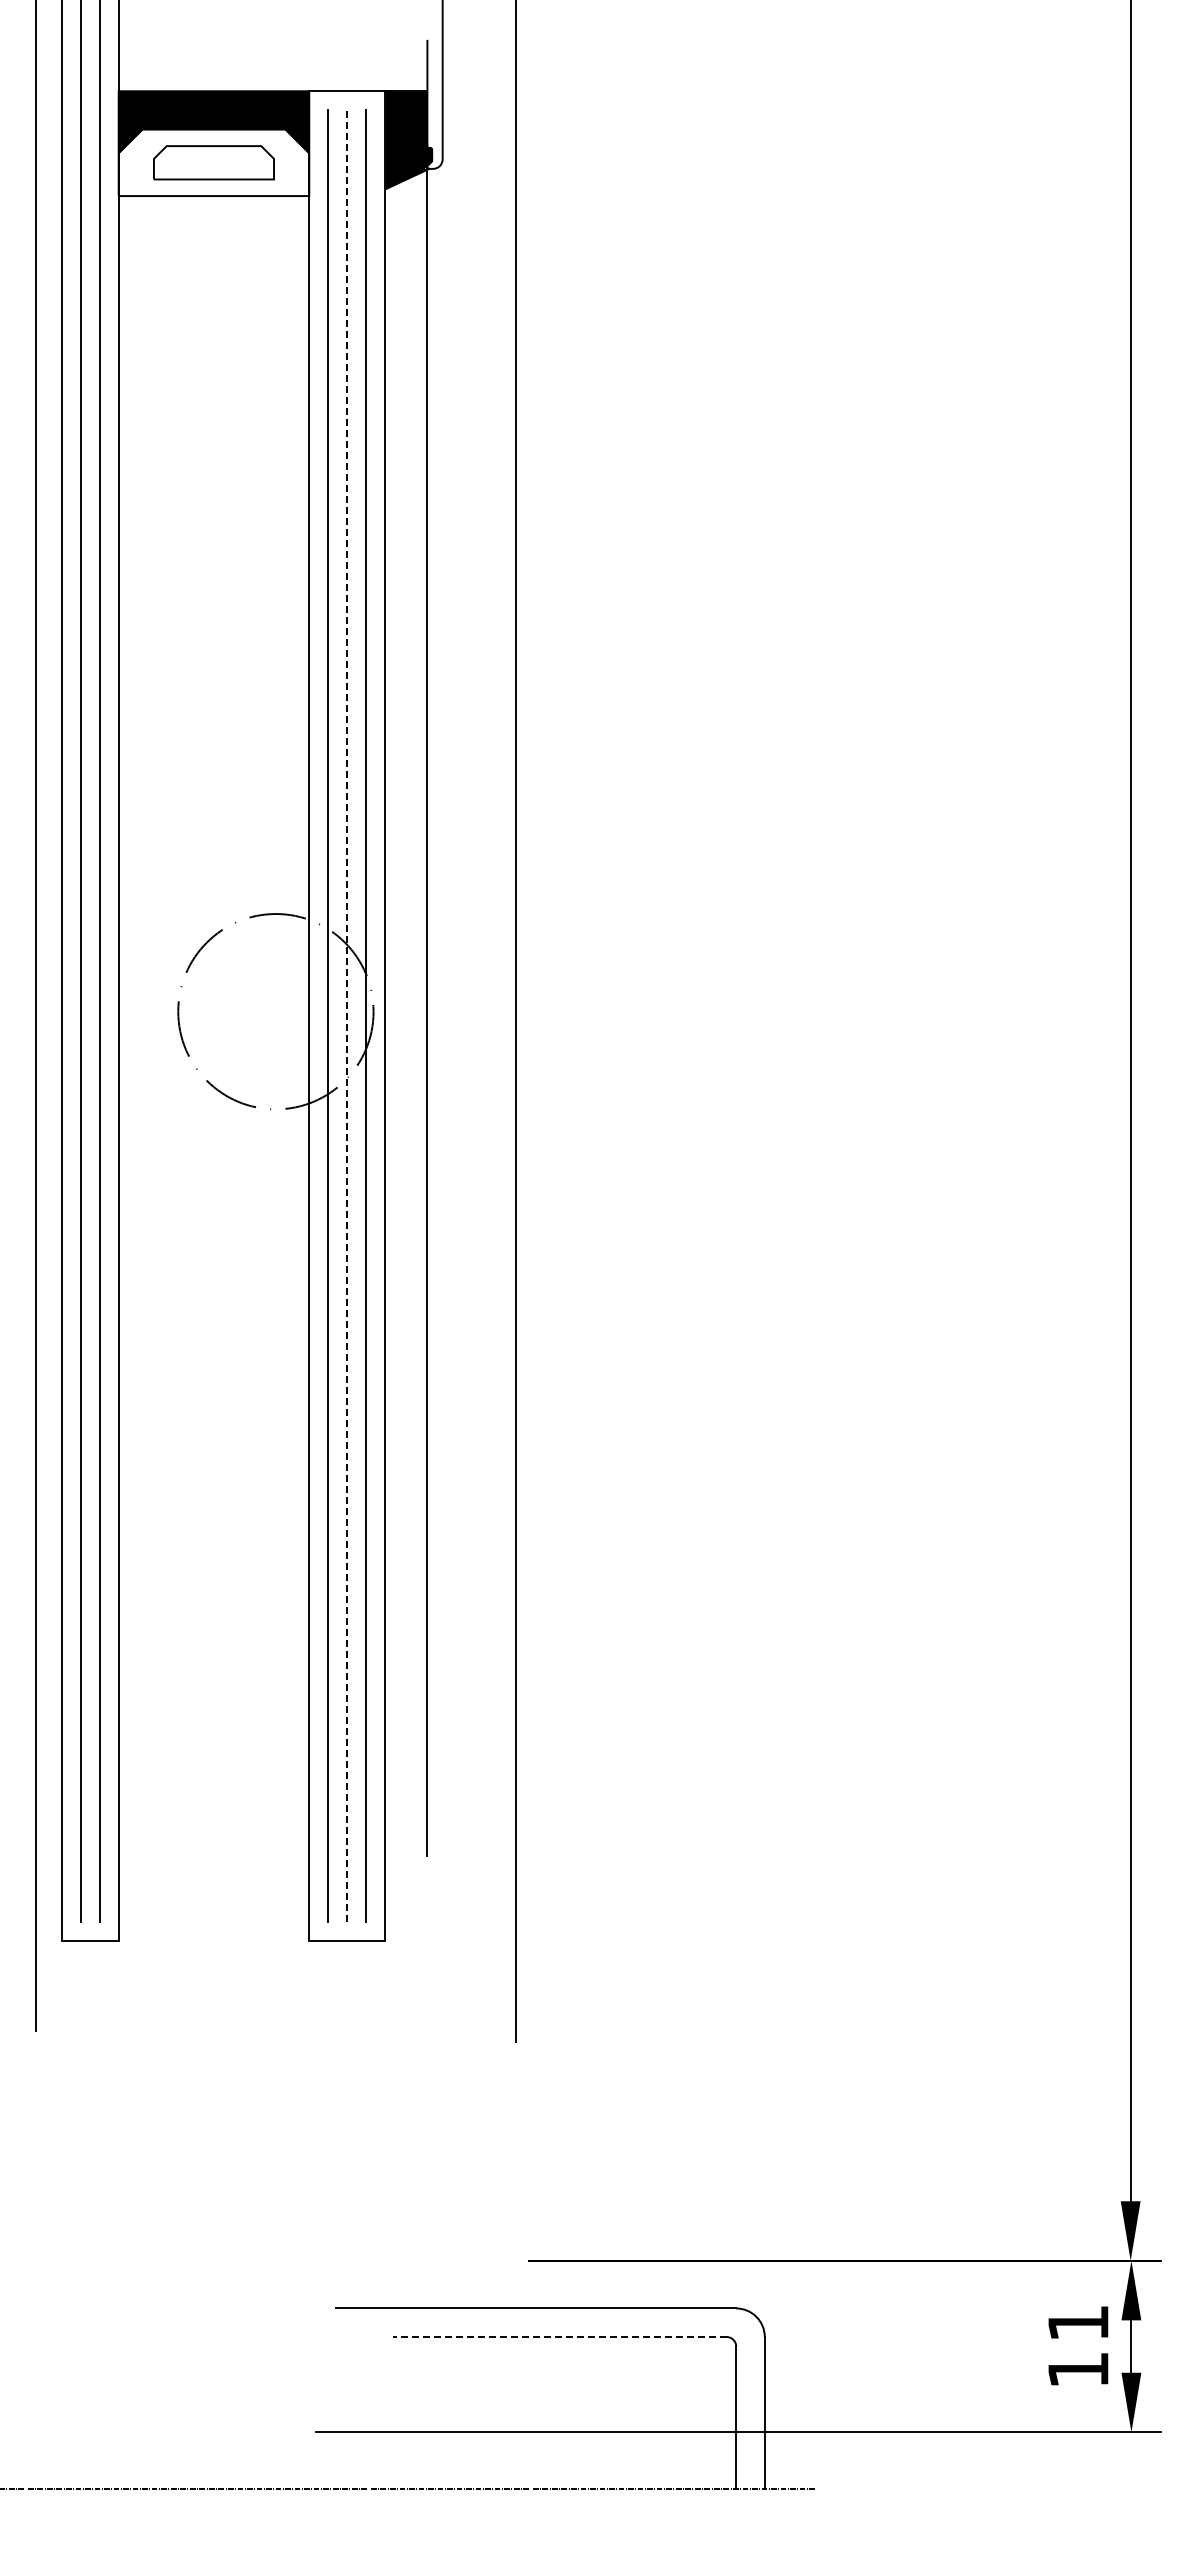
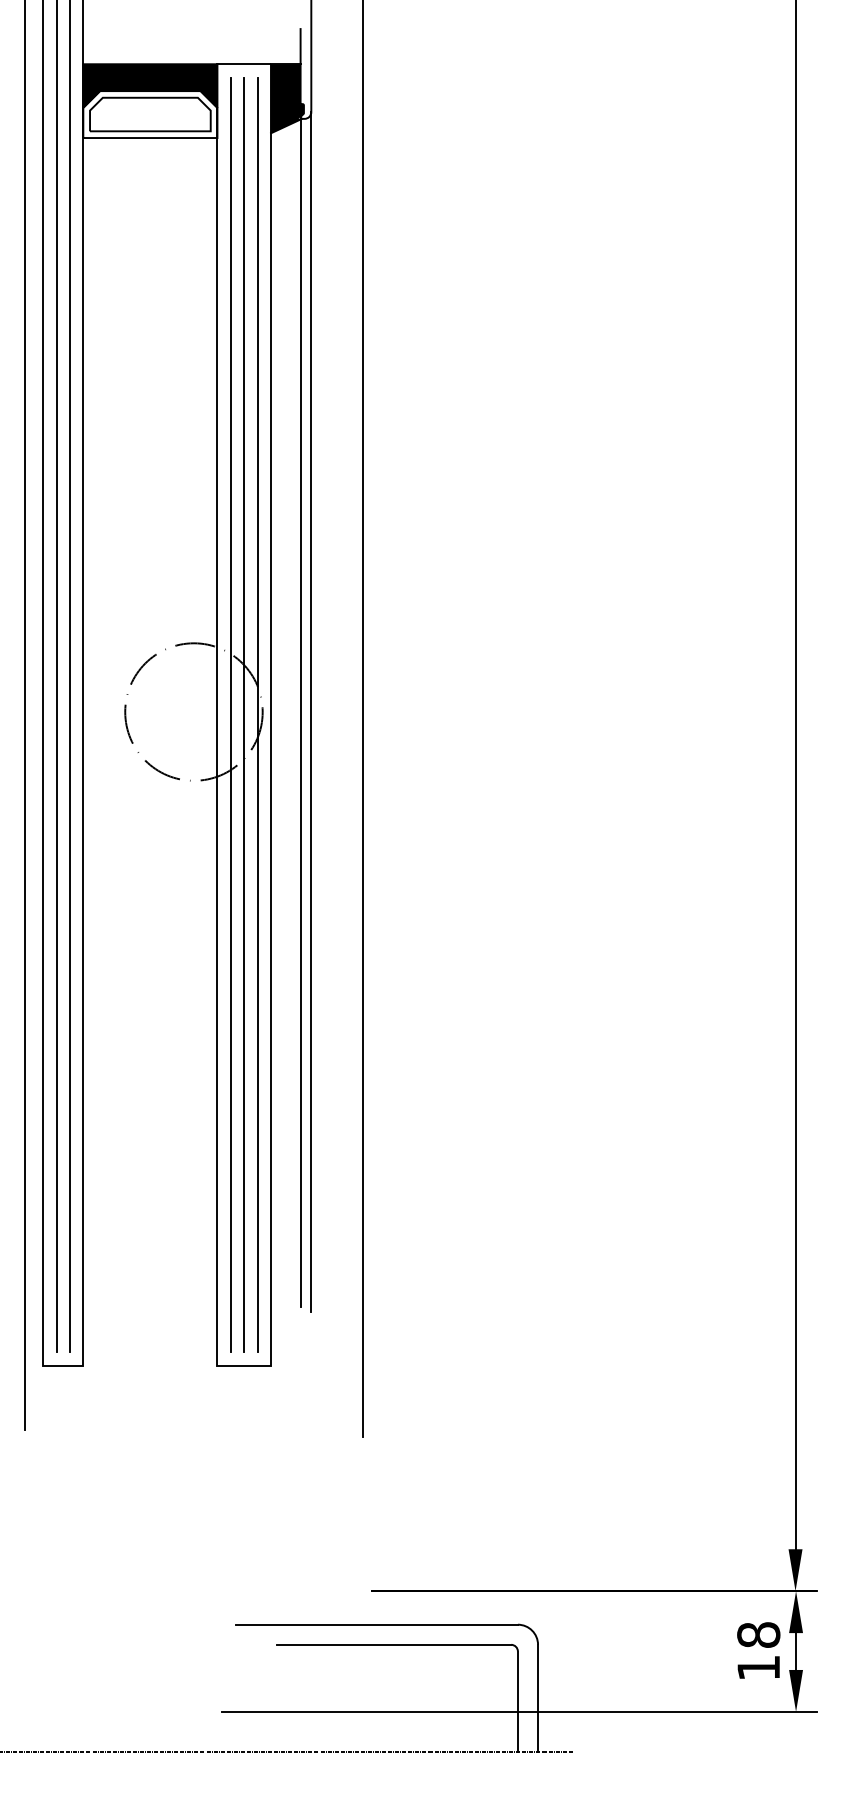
part: (213, 162) -> (150, 114), size x1.43
line: (442, 1011) -> (311, 711), added
line: (347, 1015) -> (244, 714), dashed -> solid
text: (1078, 2322) -> (758, 1634), 11 -> 18
line: (559, 2337) -> (393, 1645), dashed -> solid

